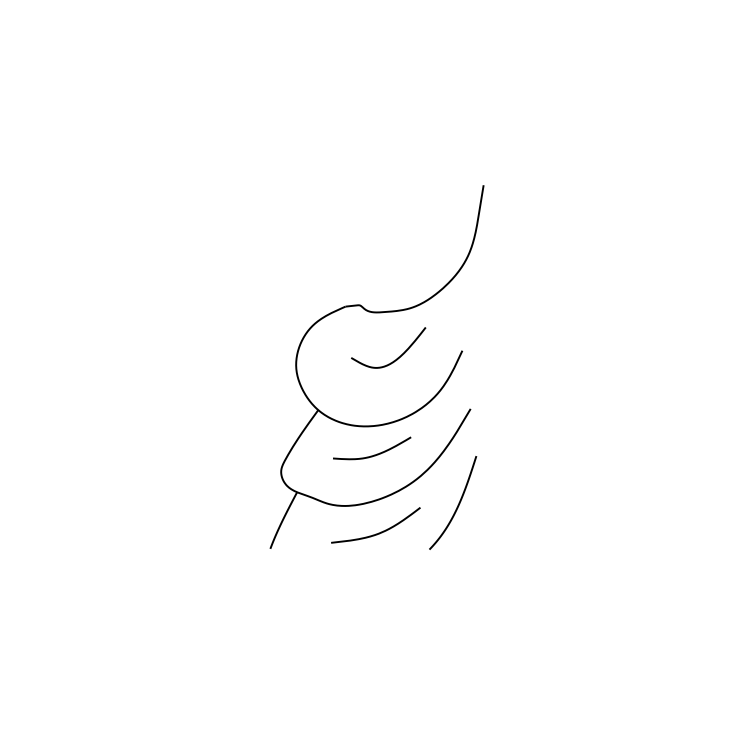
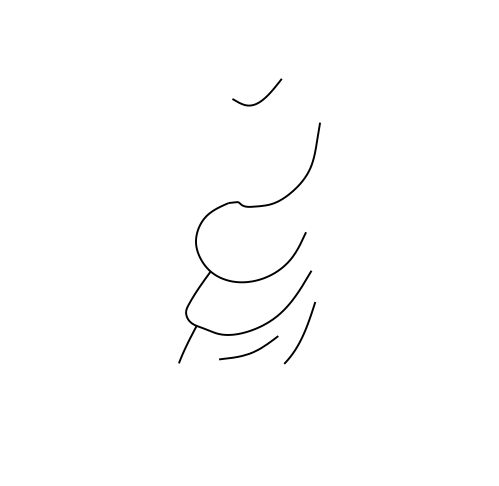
curve: (396, 357) -> (262, 98), moved
curve: (373, 453) -> (247, 300), removed

